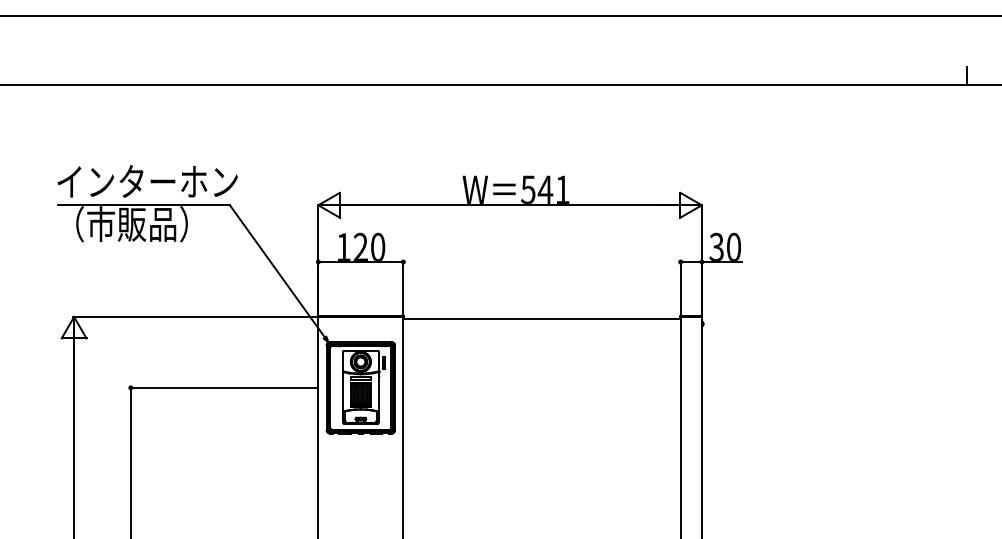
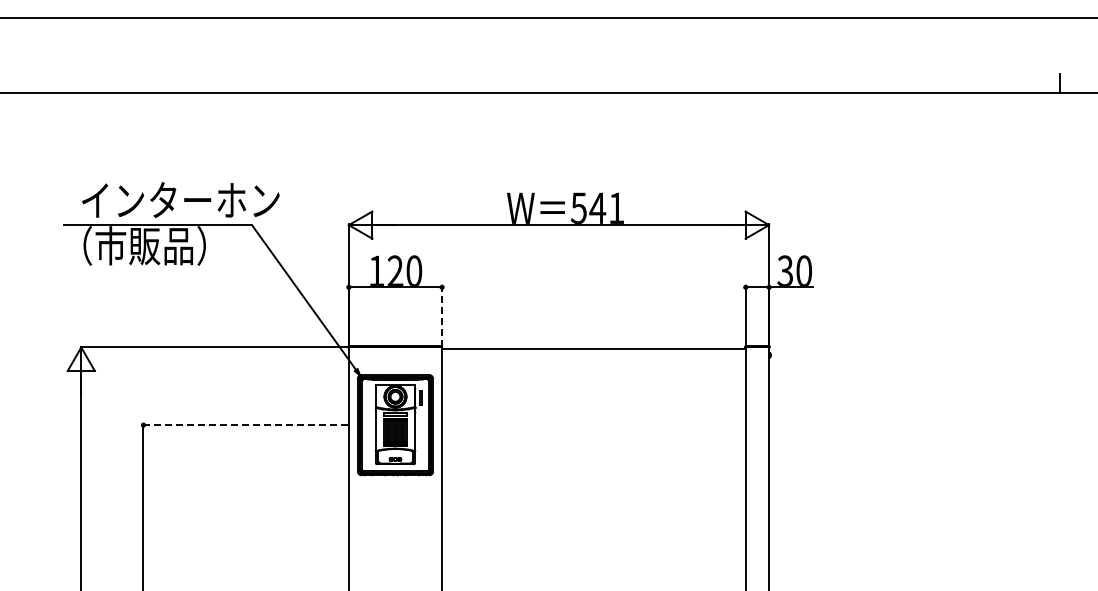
text: (147, 180) -> (180, 199), moved
line: (403, 288) -> (442, 316), solid -> dashed
line: (223, 388) -> (245, 425), solid -> dashed

